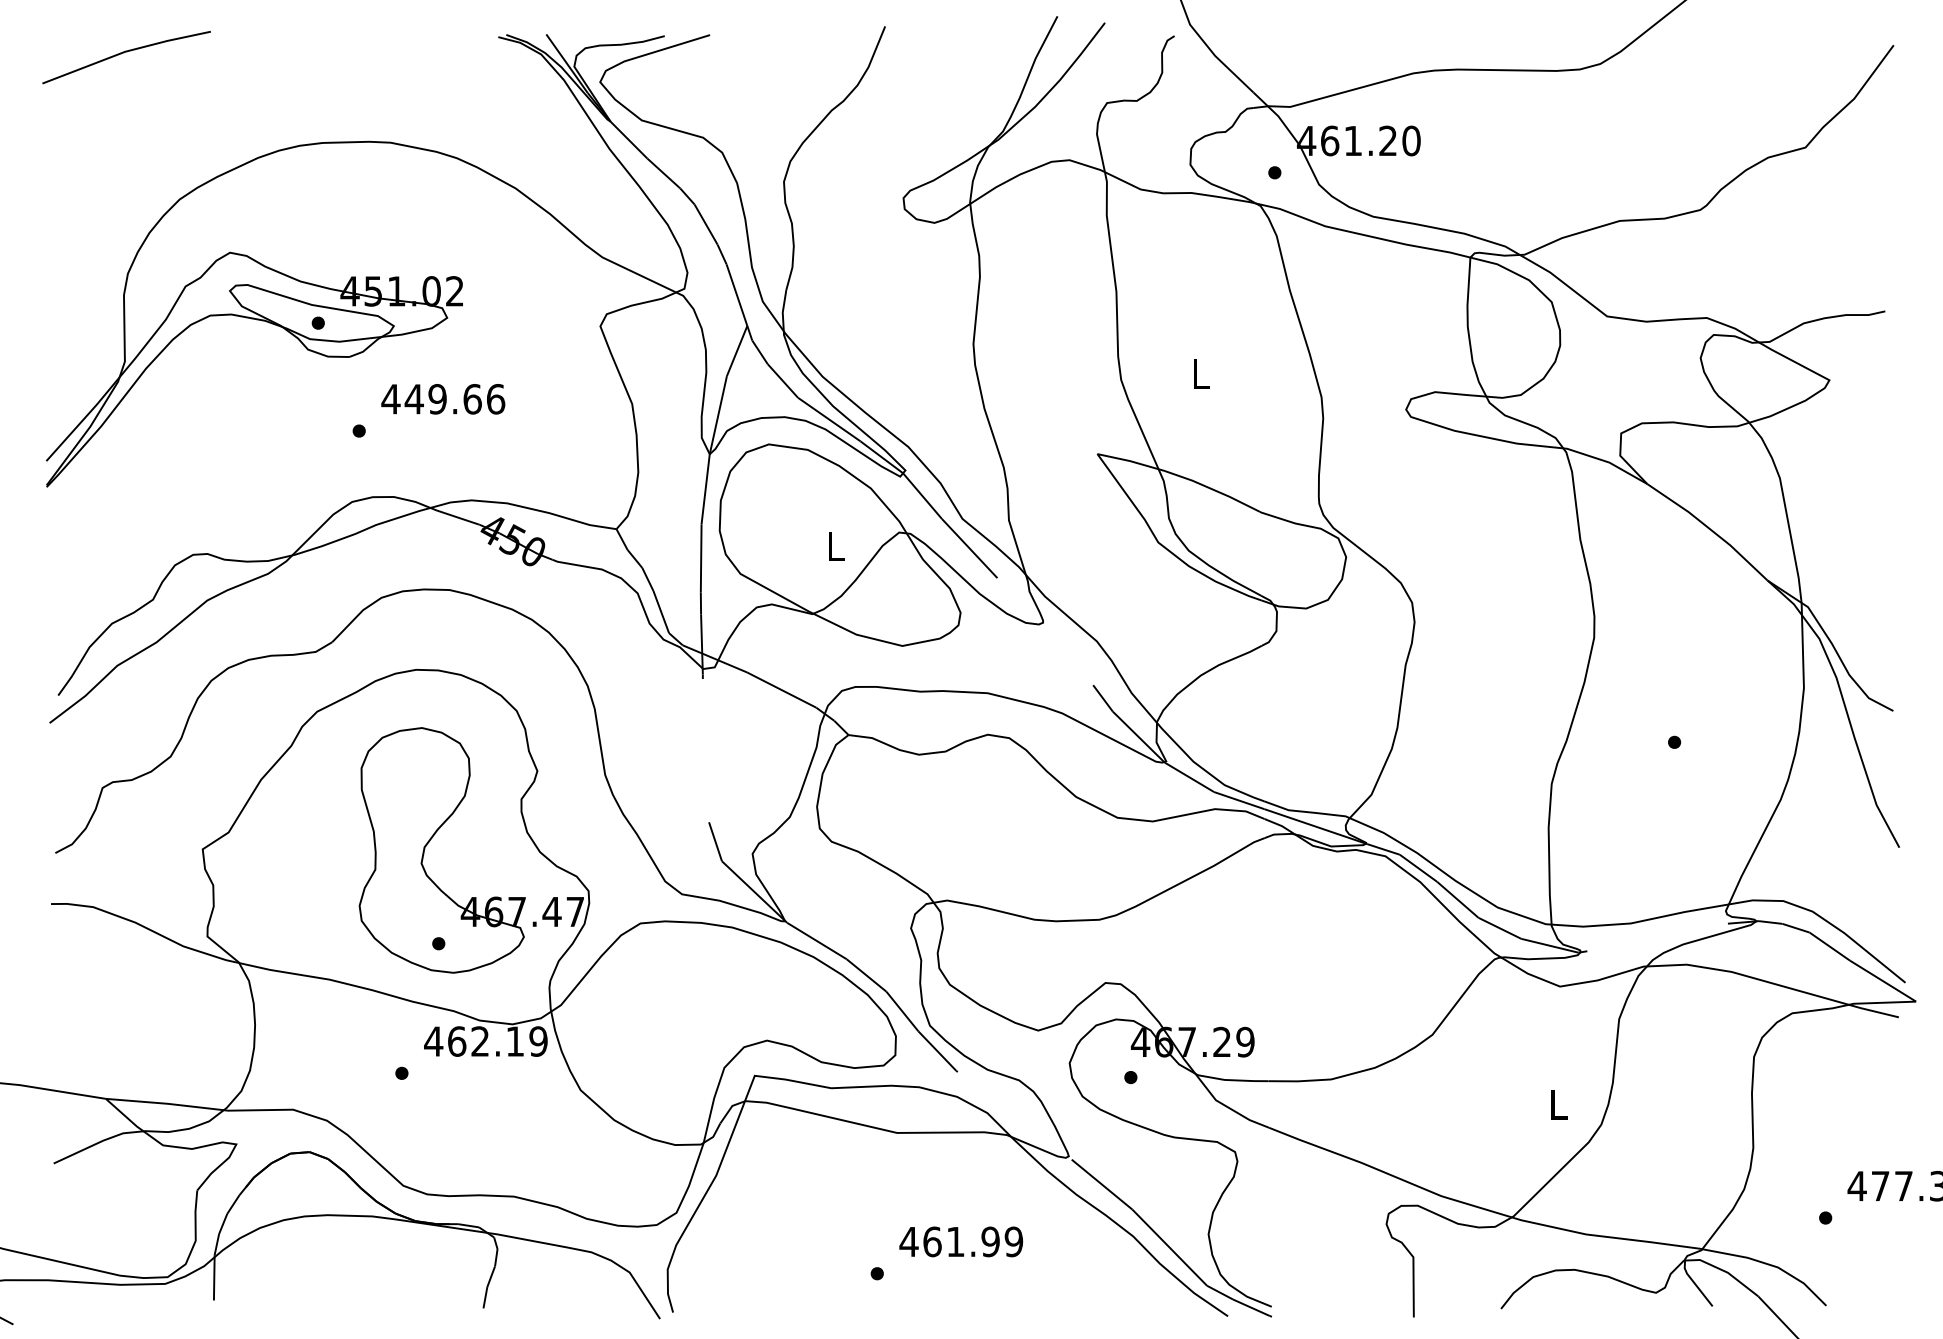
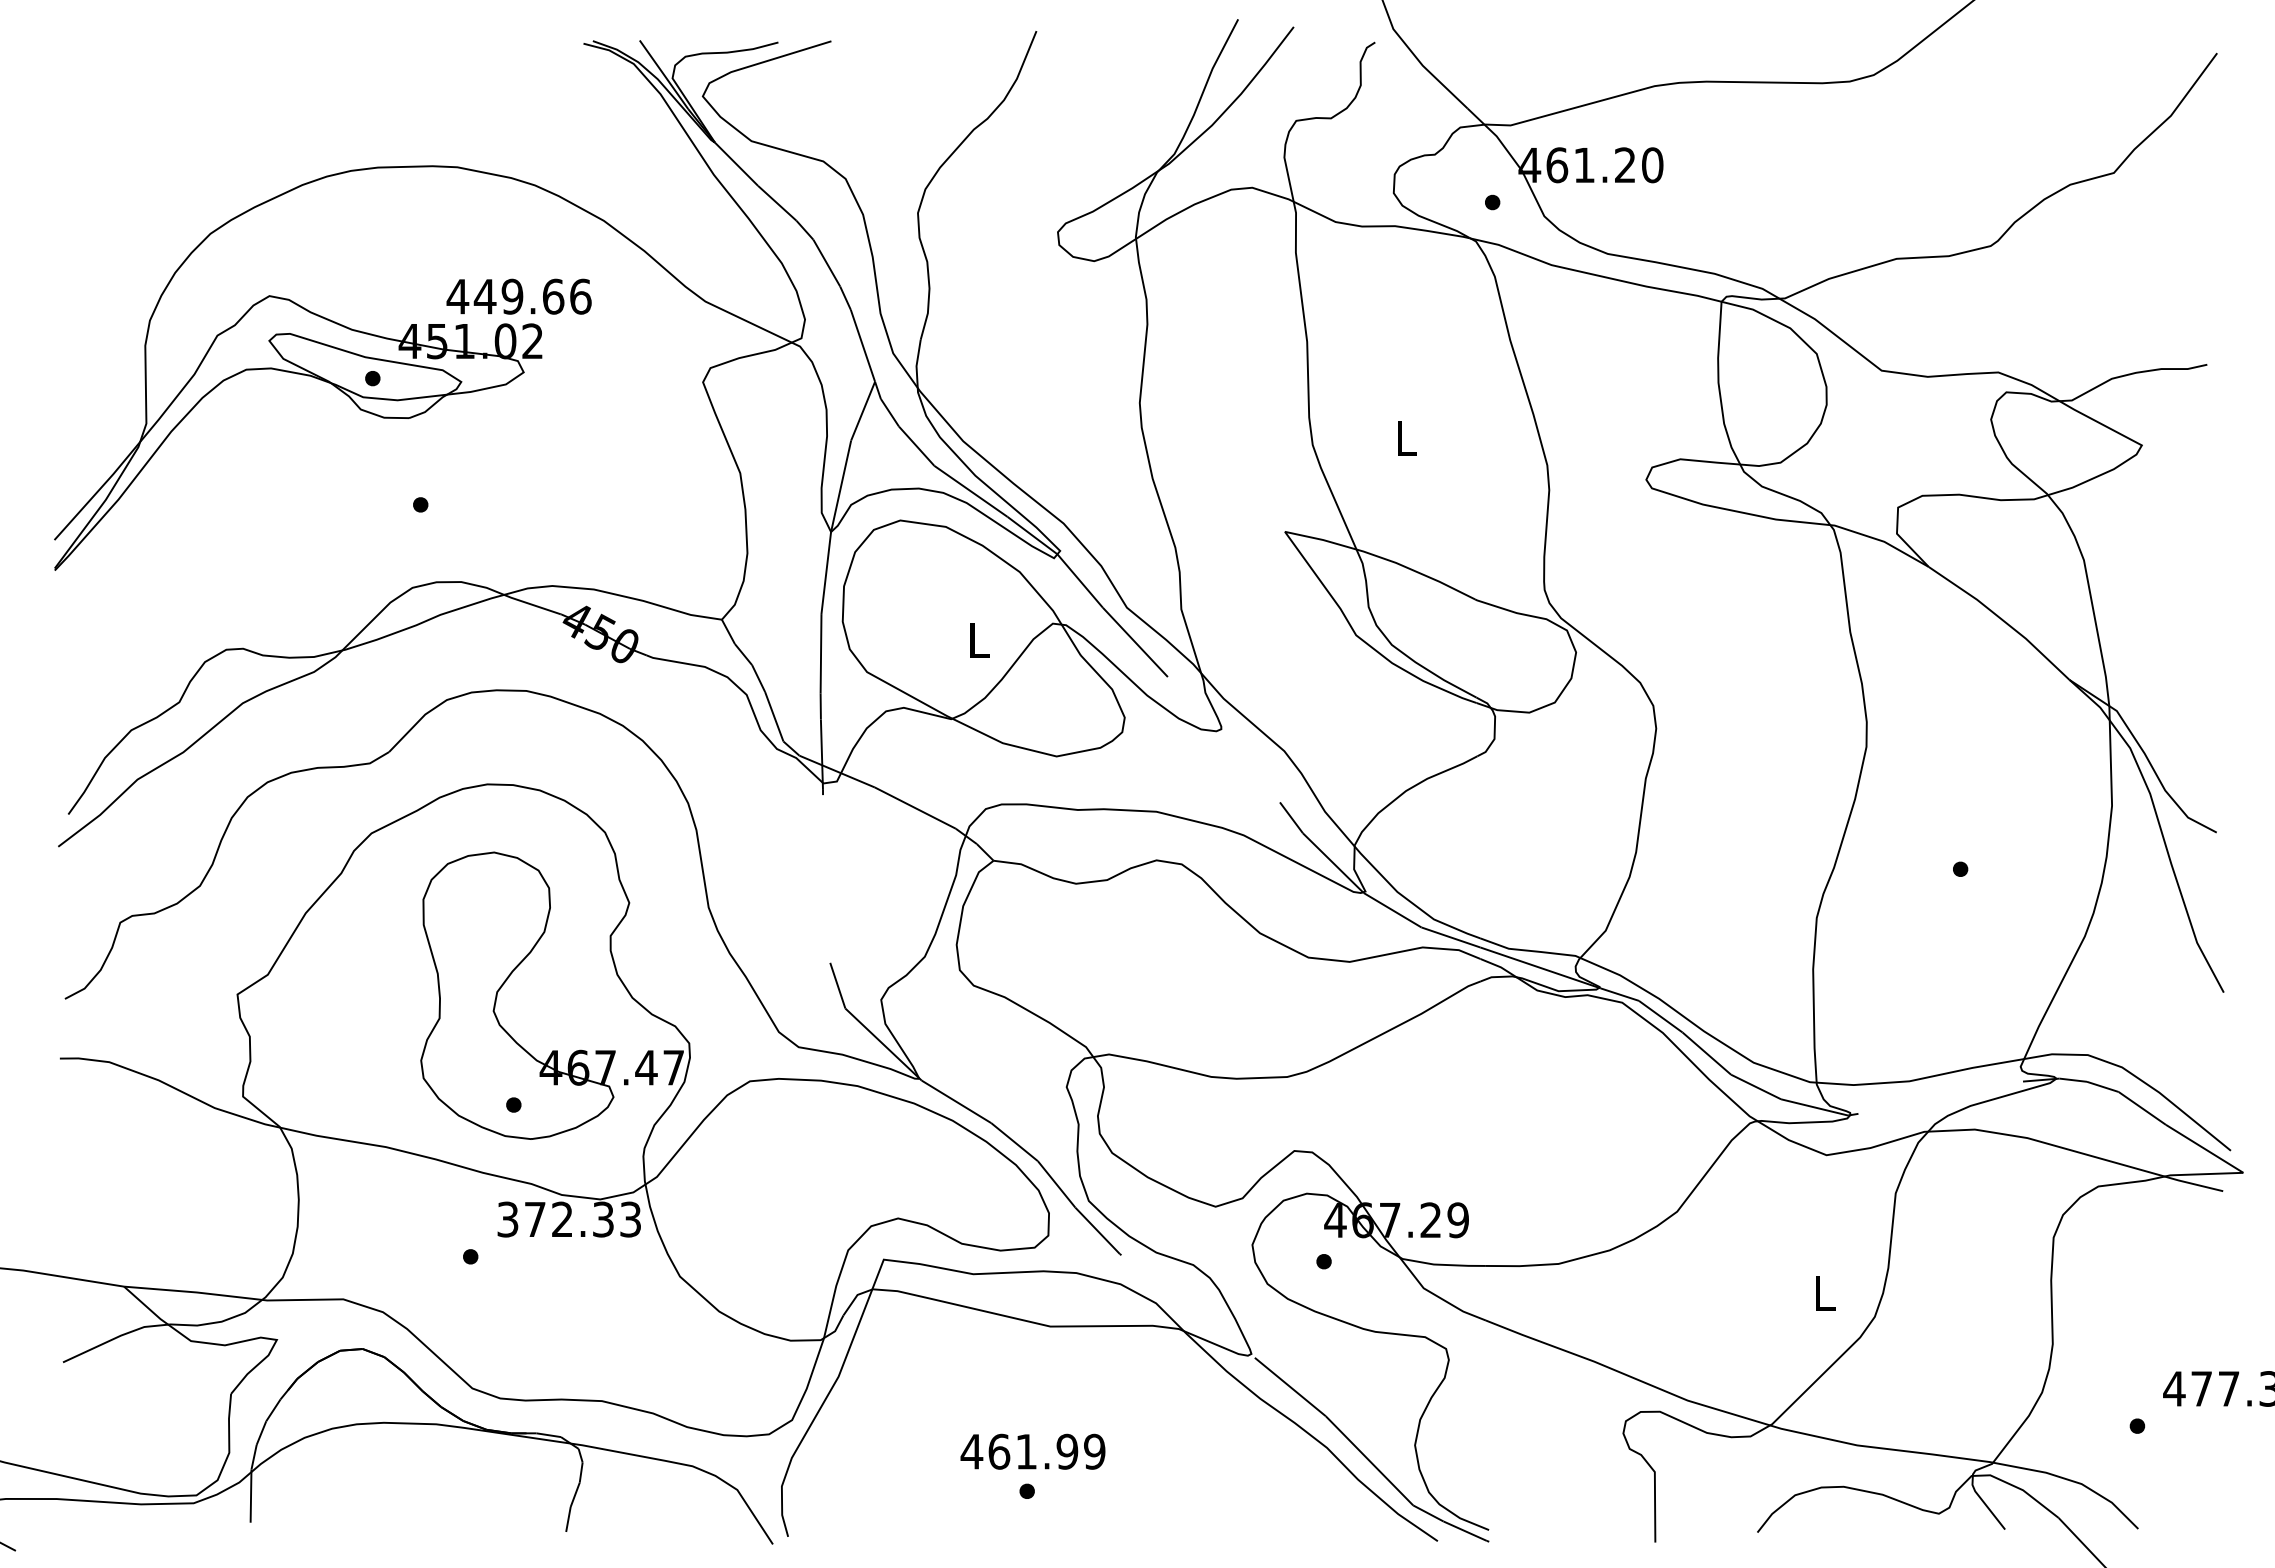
line: (126, 52) -> (148, 61), removed
text: (443, 399) -> (519, 296), moved
text: (485, 1041) -> (568, 1219), 462.19 -> 372.33
text: (961, 1241) -> (1033, 1451), moved

